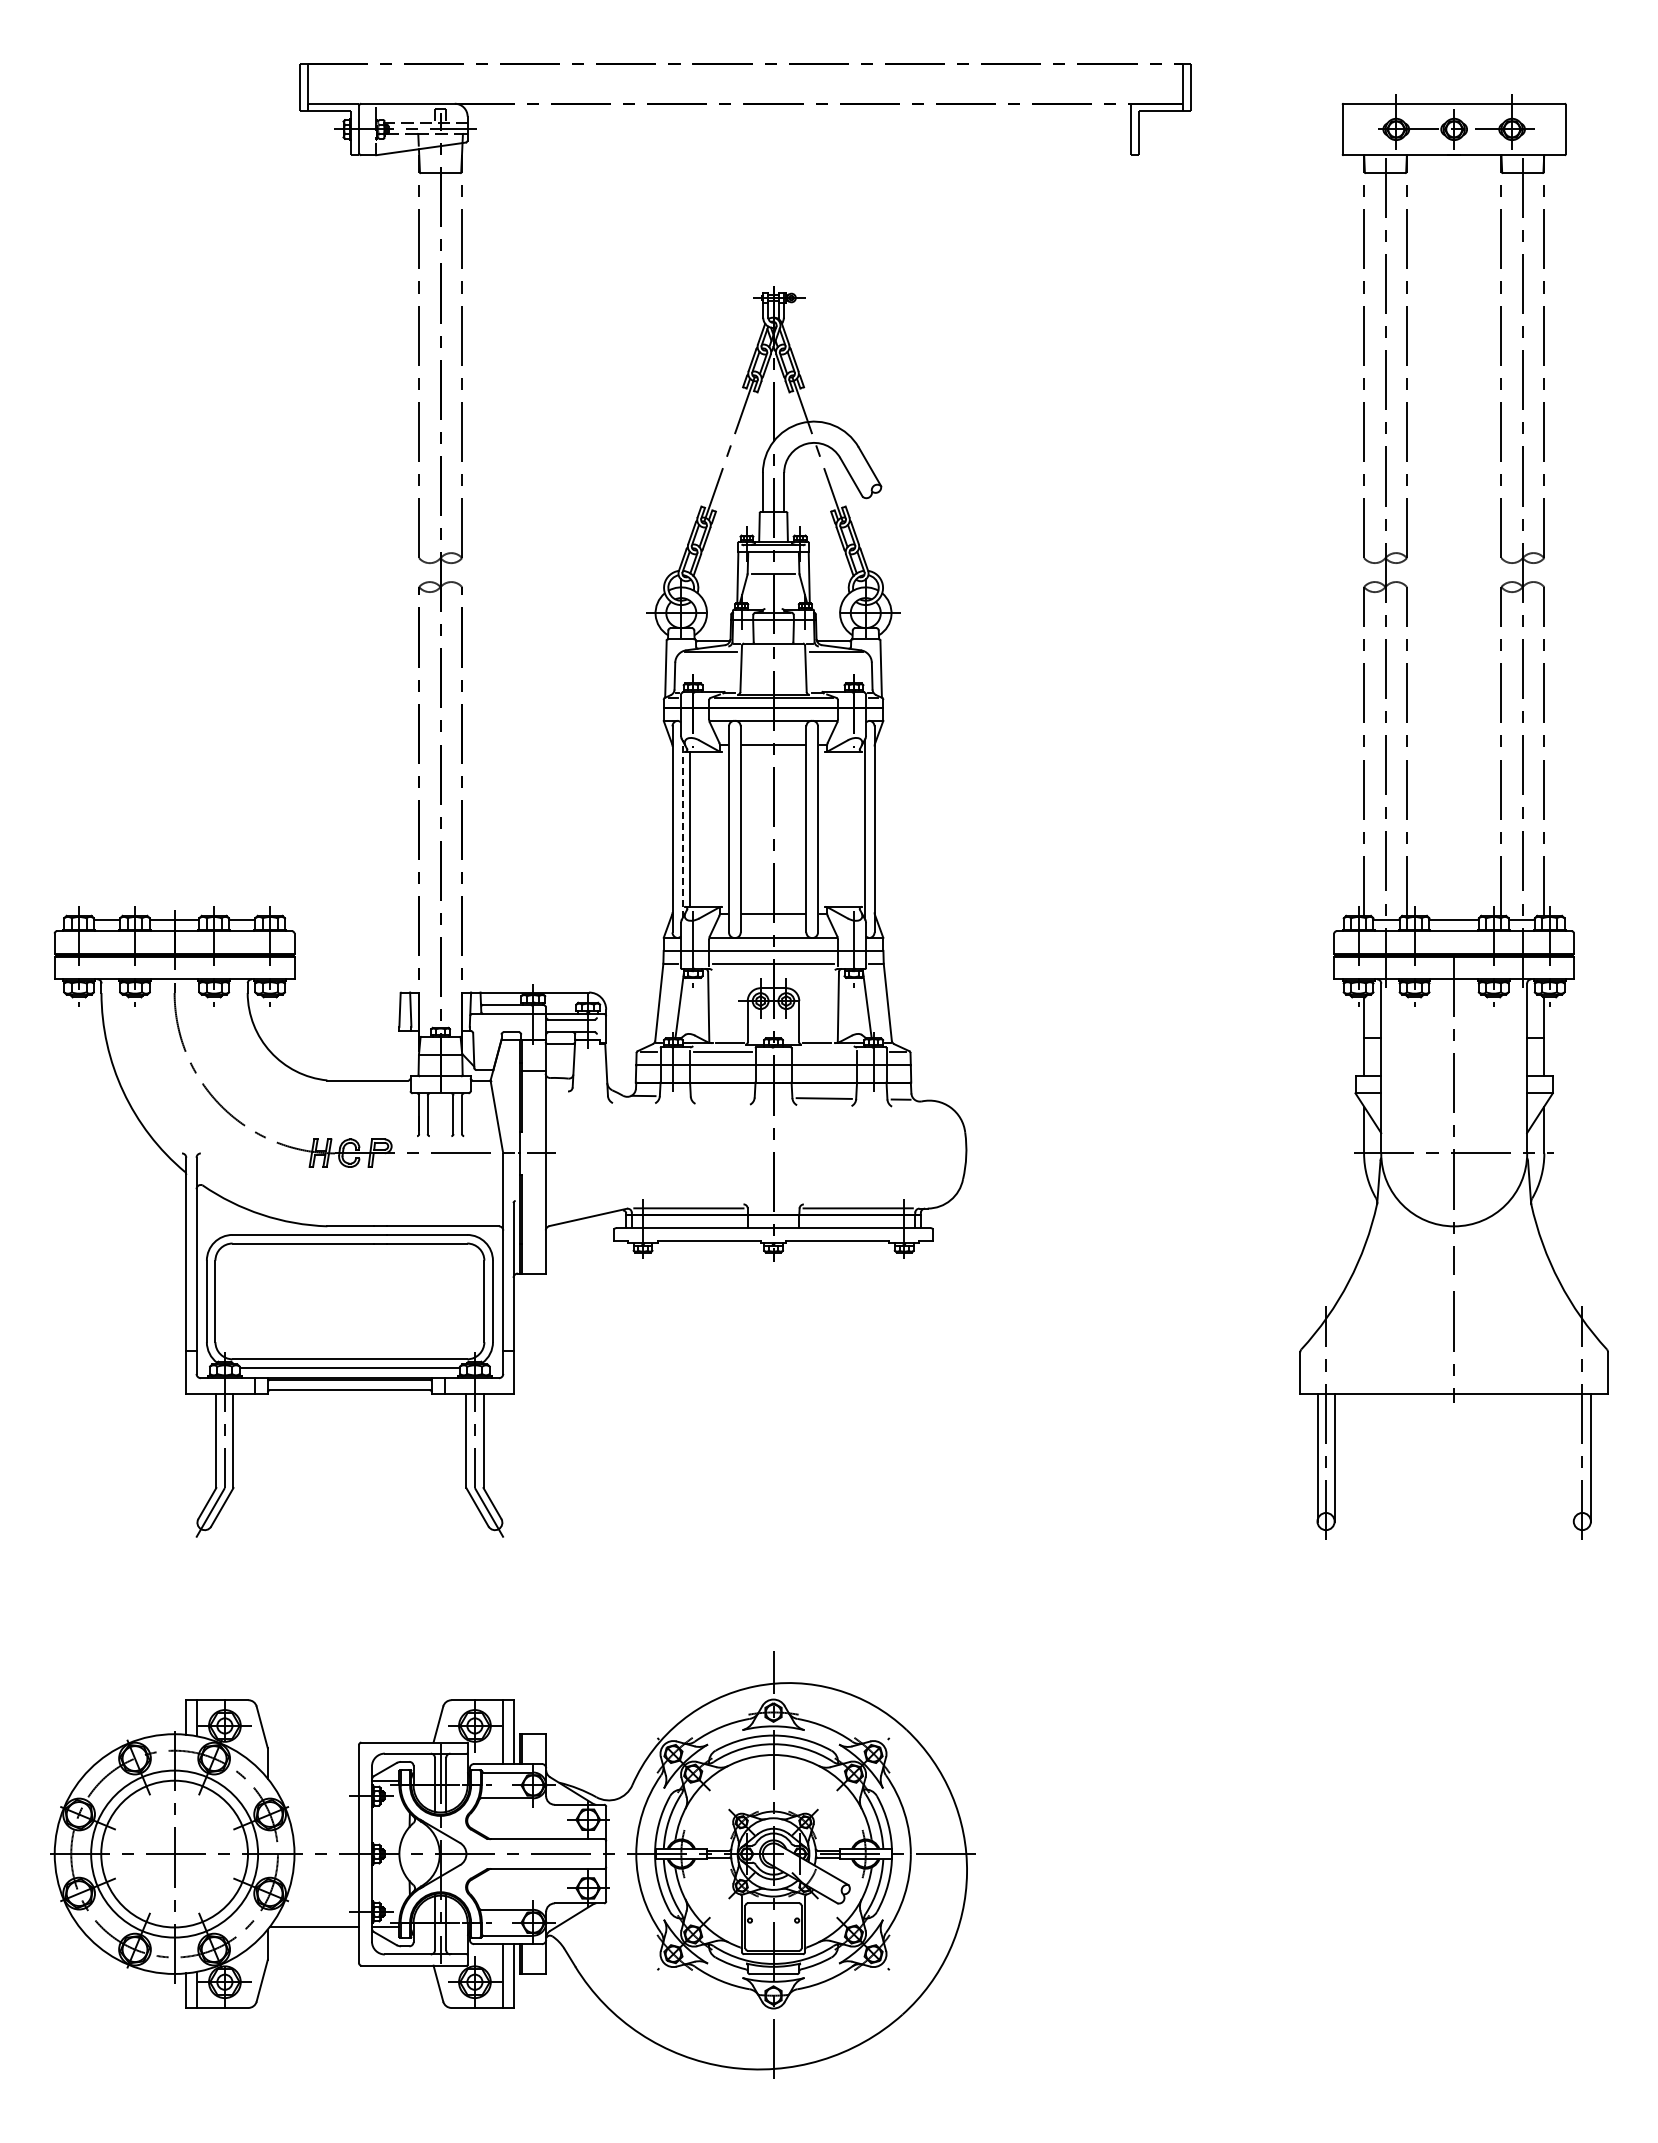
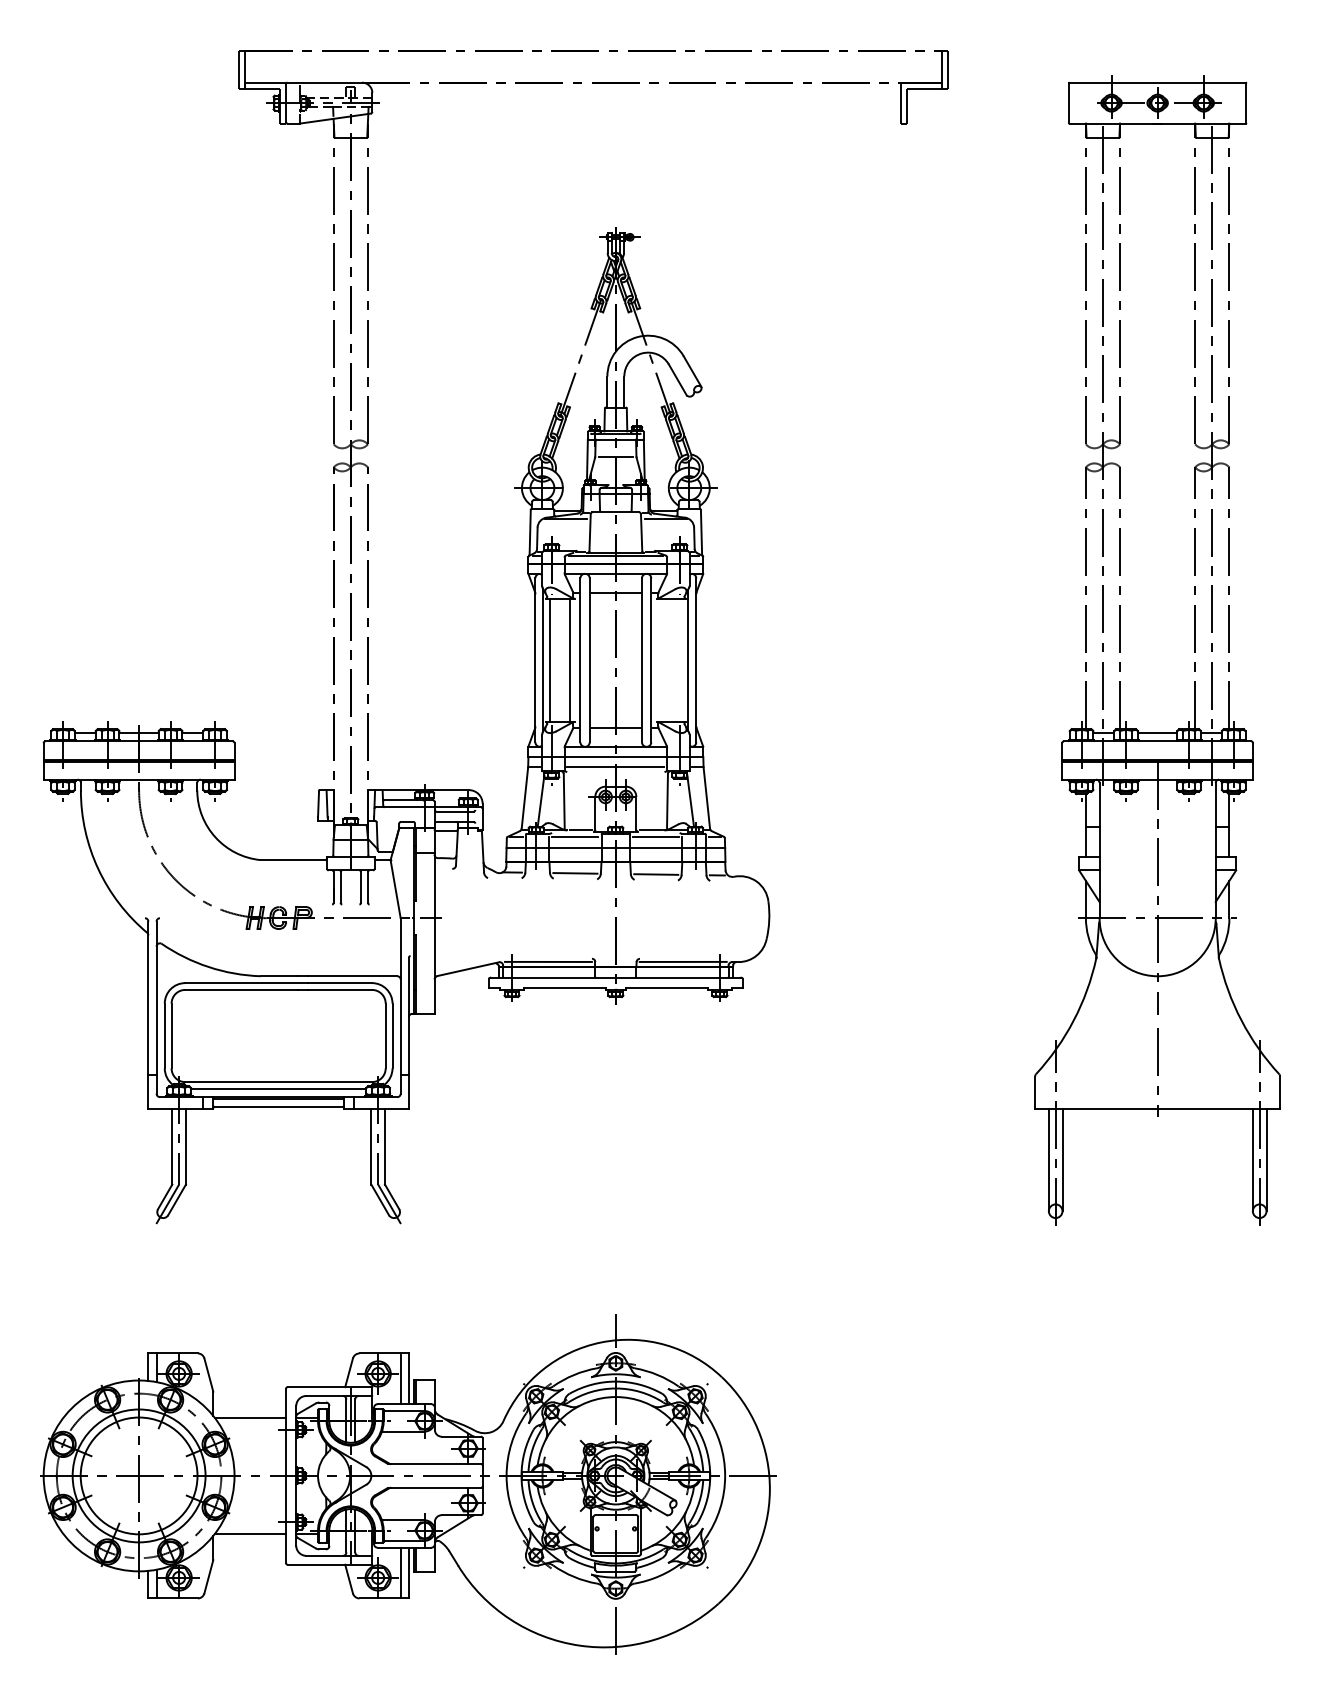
line: (715, 828) -> (569, 659), added
line: (682, 829) -> (543, 660), dashed -> solid
line: (824, 1051) -> (656, 837), added
line: (722, 1096) -> (575, 872), added
line: (1573, 1457) -> (1252, 1160), added
line: (314, 1781) -> (250, 1418), added

